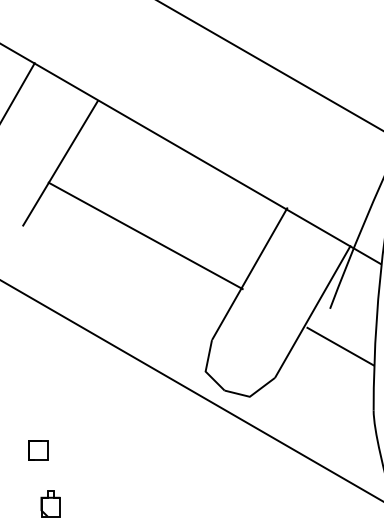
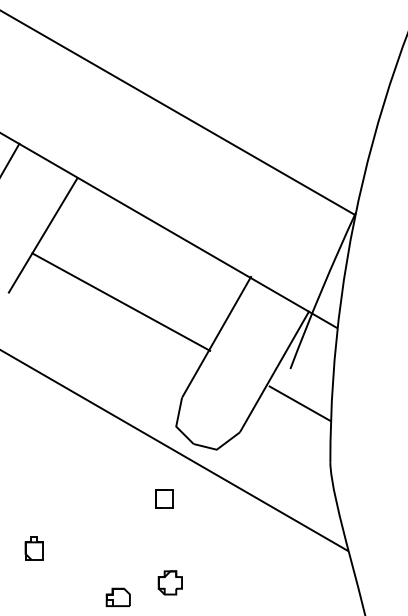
part: (38, 449) -> (164, 498), moved

